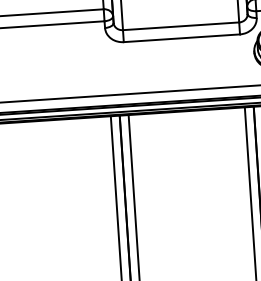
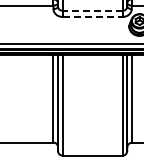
line: (180, 25) -> (92, 10), solid -> dashed
line: (181, 37) -> (92, 16), solid -> dashed

